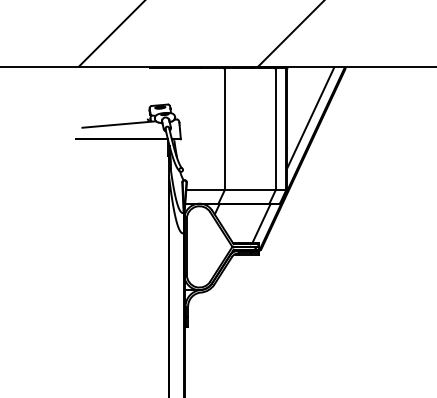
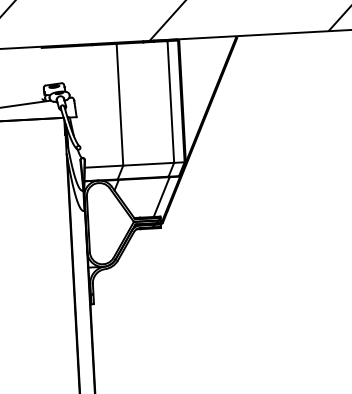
line: (310, 117) -> (204, 88), removed

